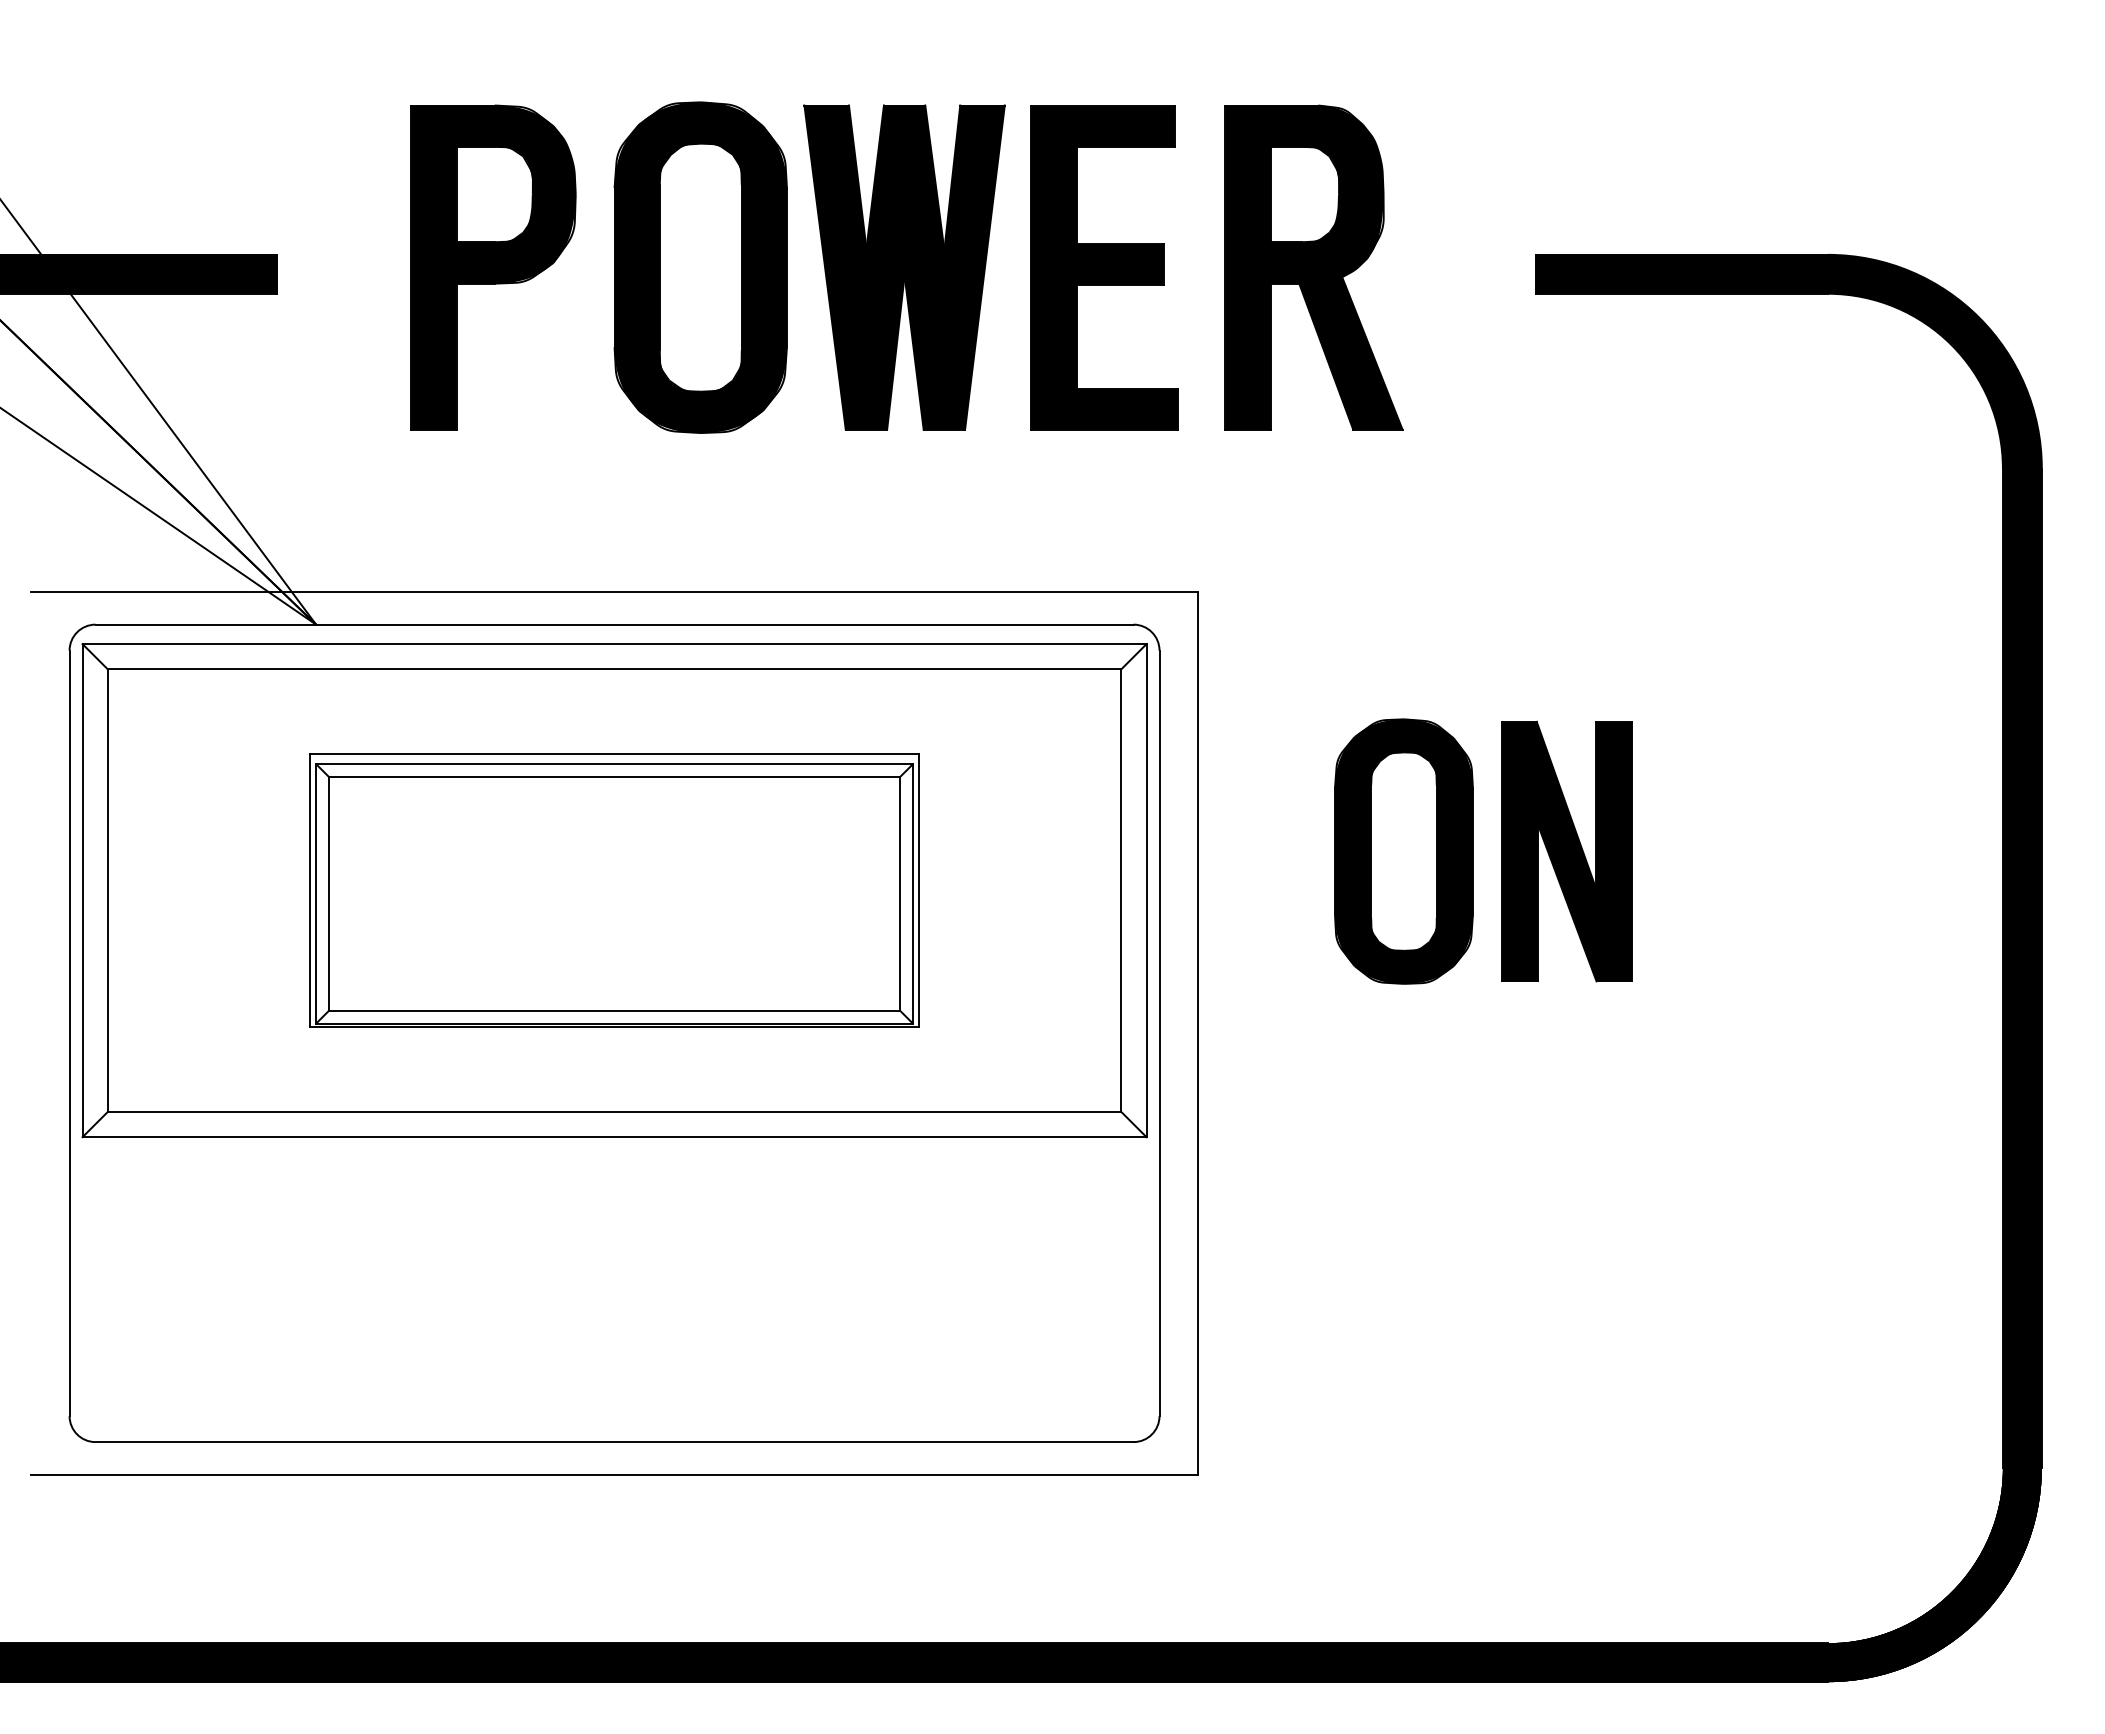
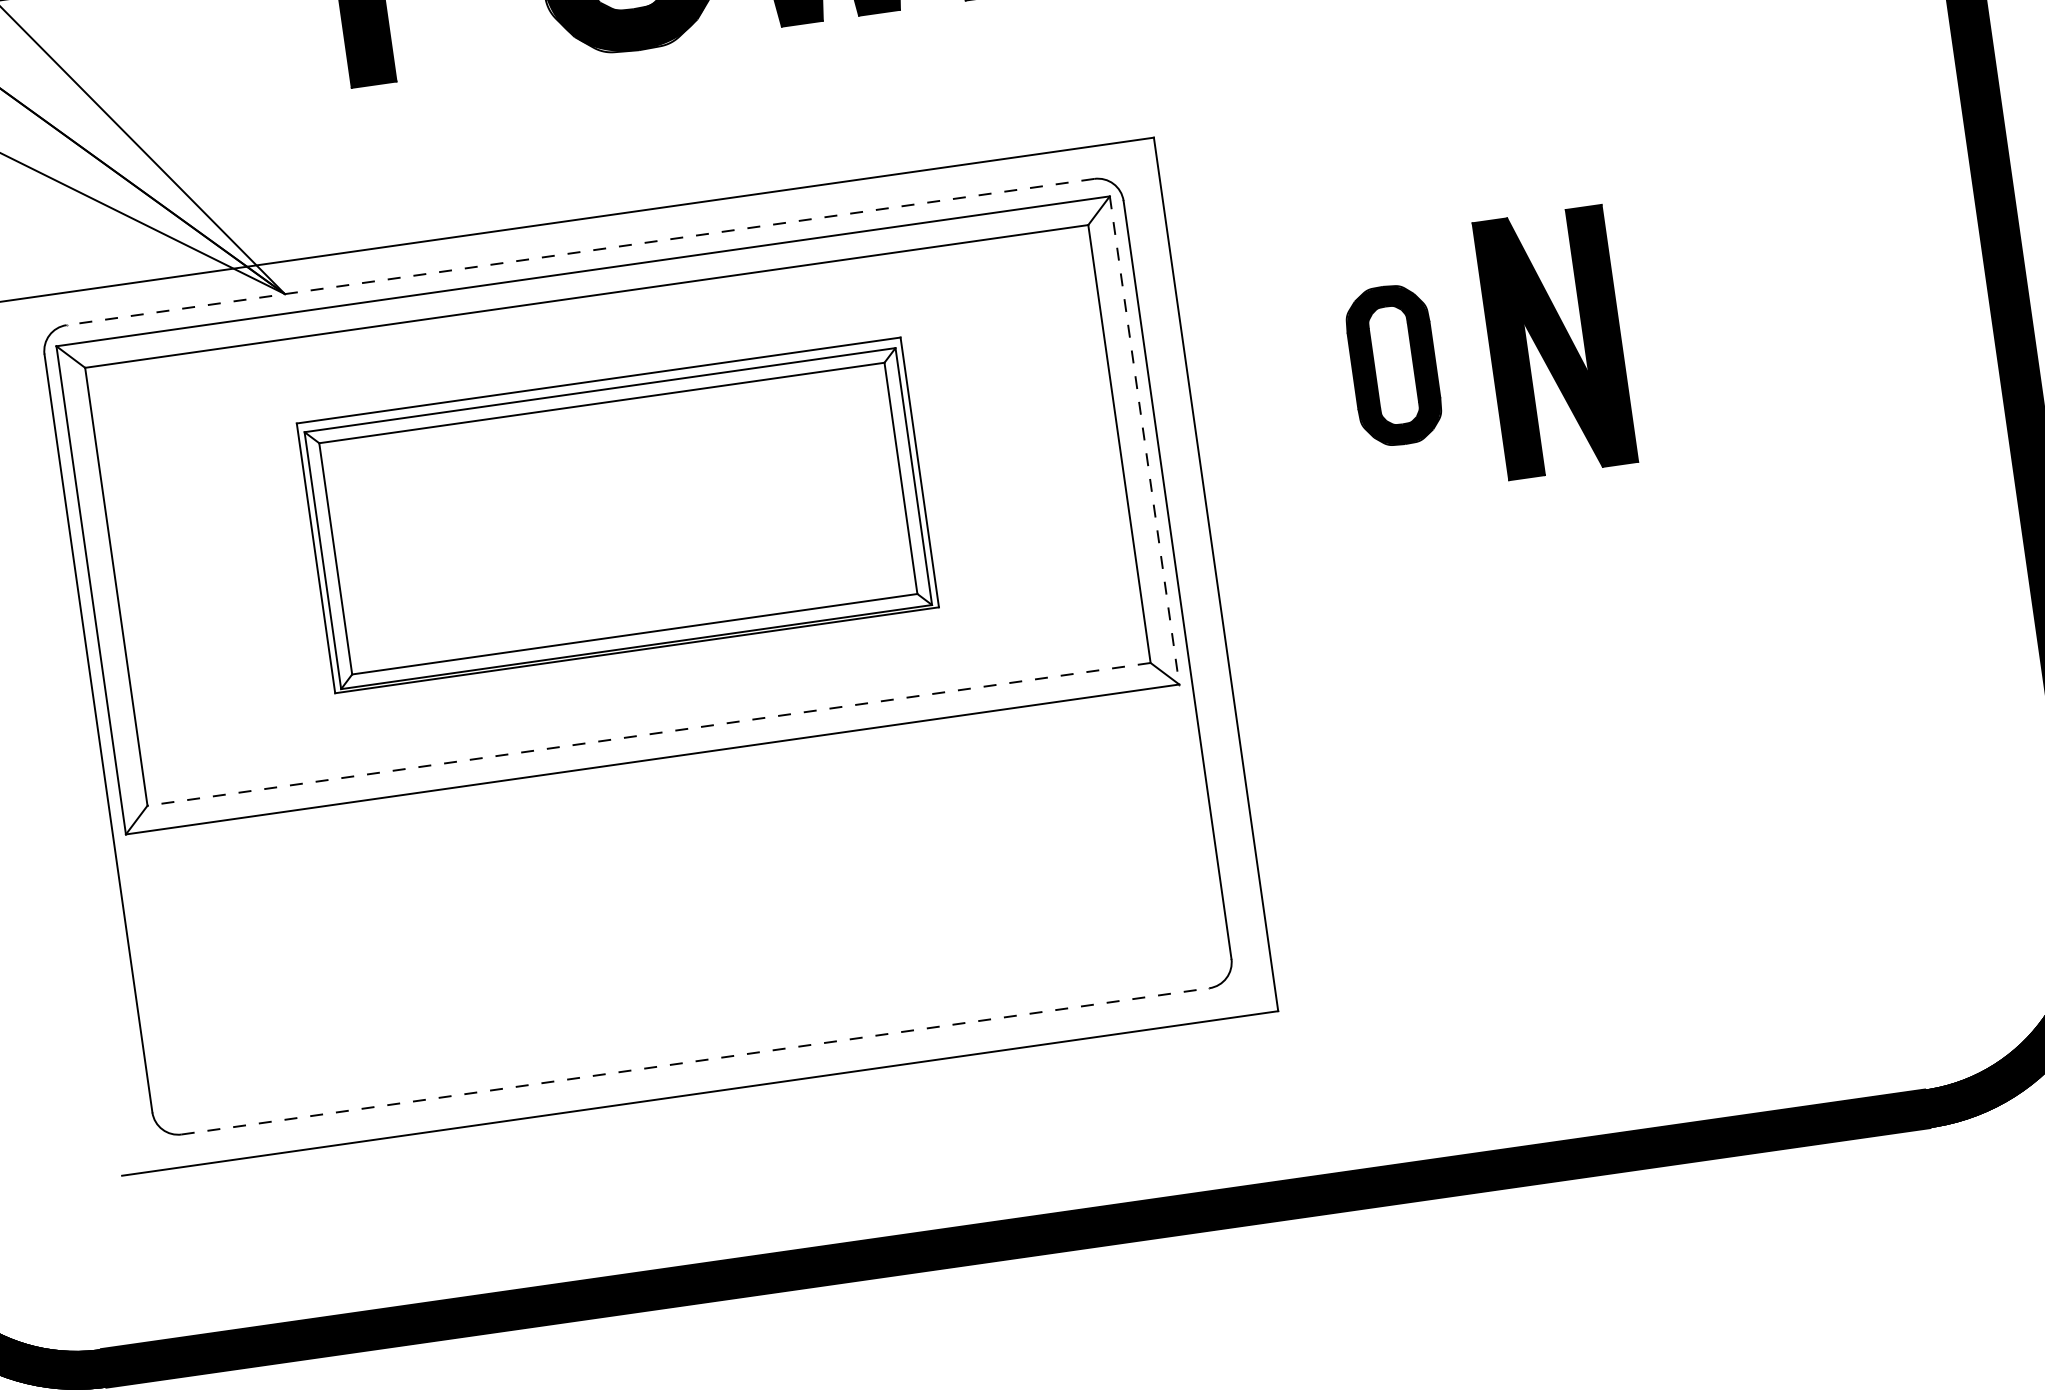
line: (614, 624) -> (580, 251), solid -> dashed
part: (1403, 851) -> (1393, 365), size x0.6
line: (1146, 890) -> (1144, 440), solid -> dashed
line: (614, 1111) -> (648, 734), solid -> dashed
line: (615, 1442) -> (696, 1061), solid -> dashed

